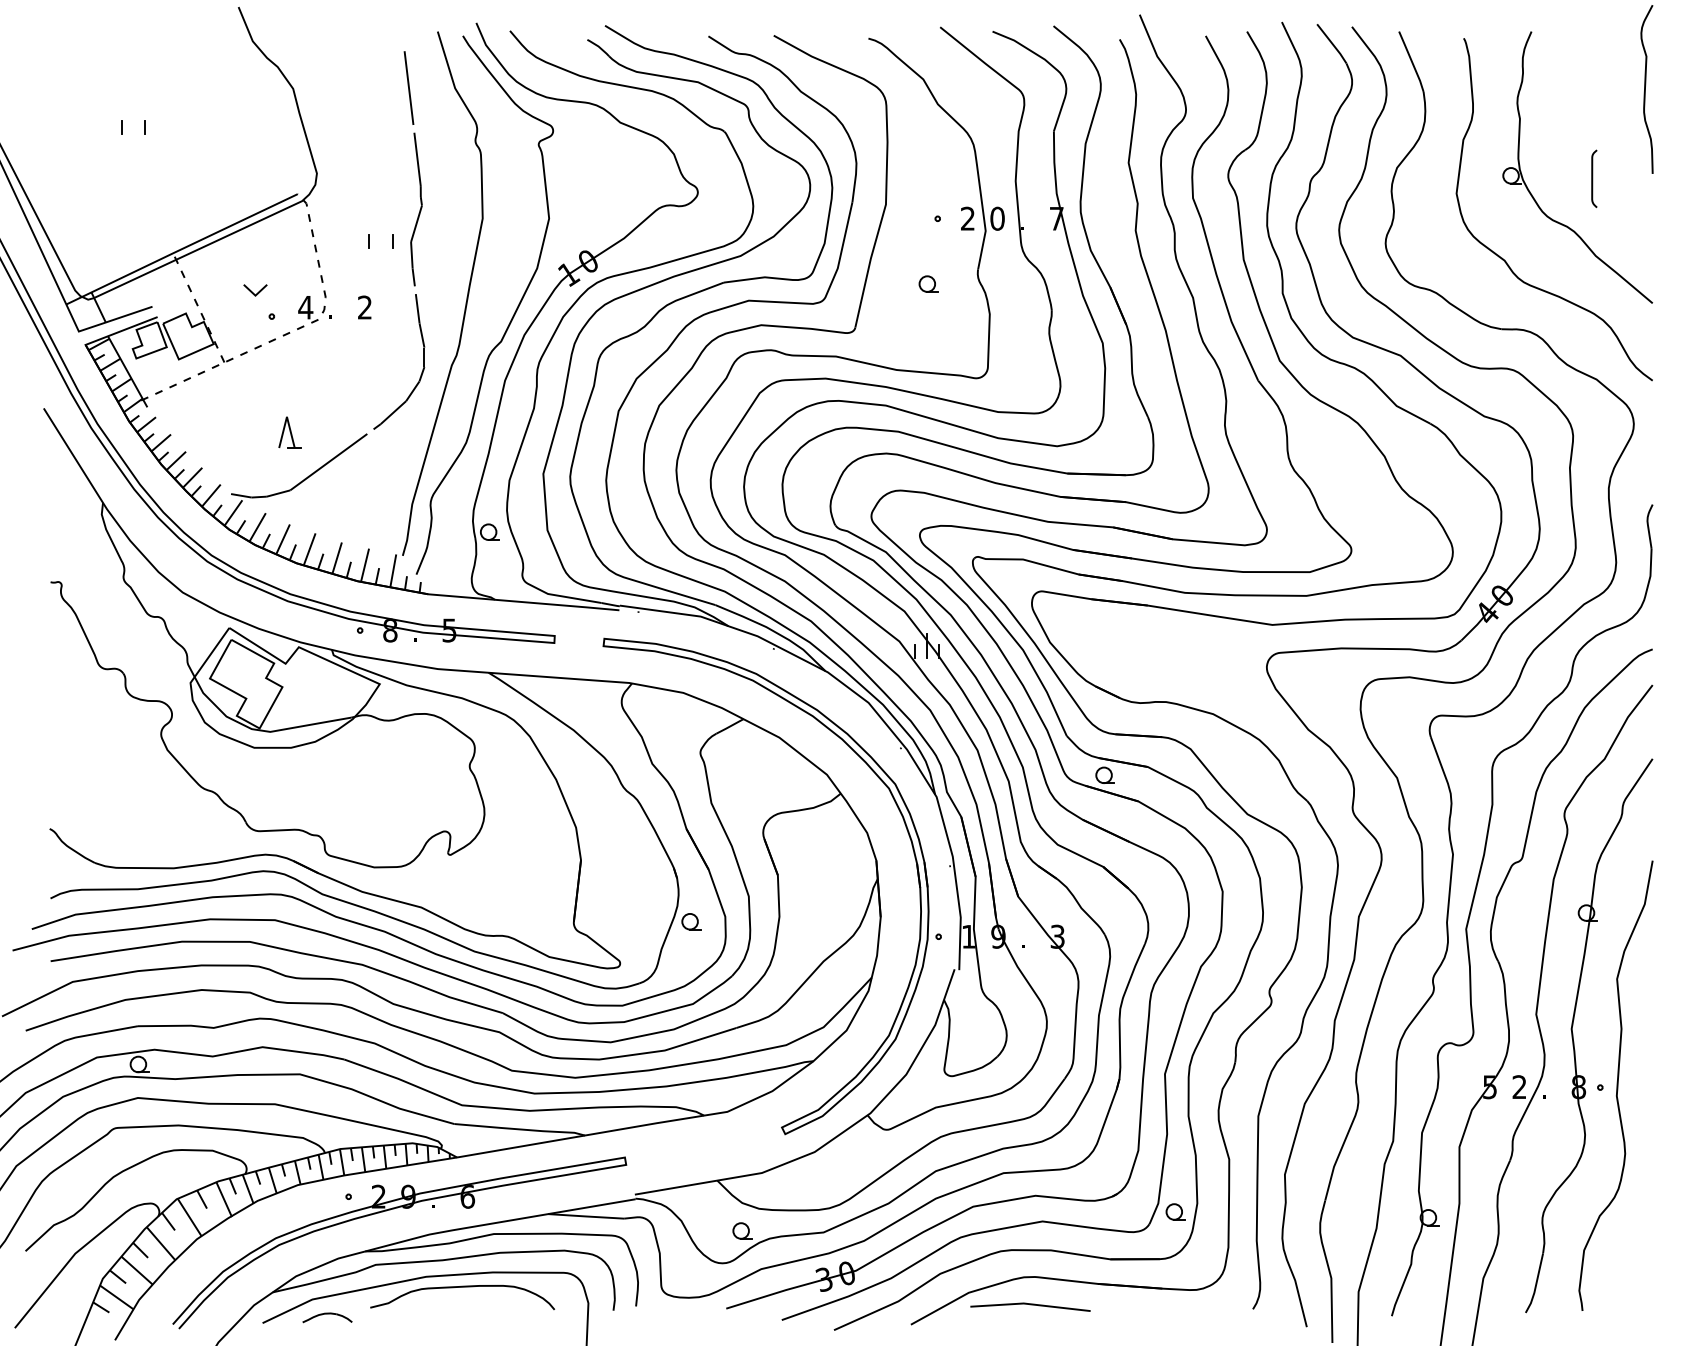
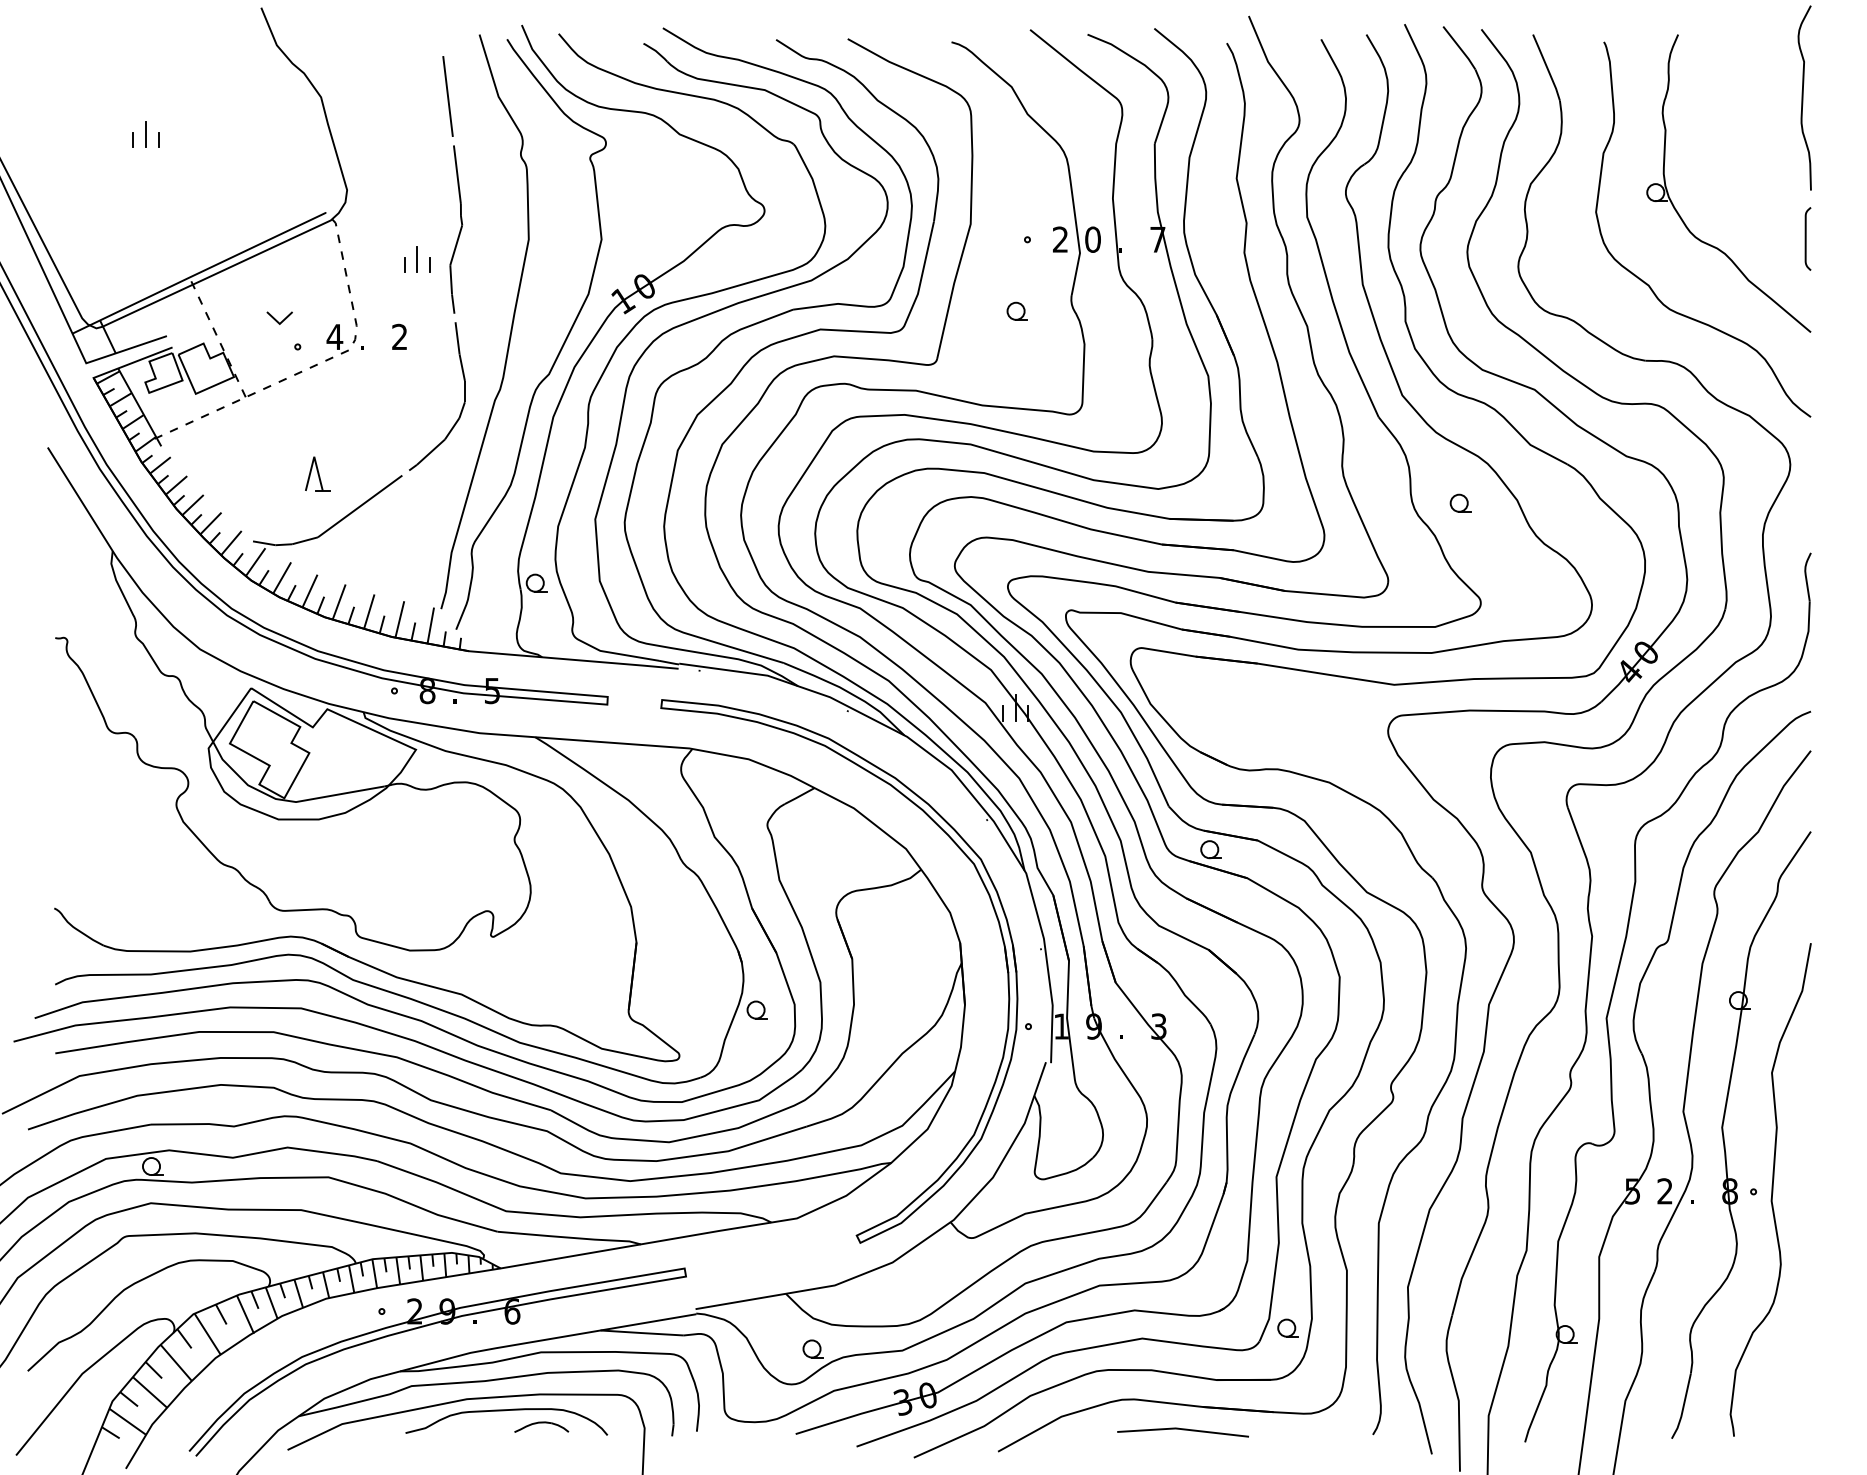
line: (133, 122) -> (146, 134), added
curve: (1592, 178) -> (1806, 238), moved
line: (381, 236) -> (417, 259), added
part: (1332, 458) -> (1460, 502), added
line: (1029, 1305) -> (1182, 1430), moved
part: (327, 1317) -> (541, 1426), moved

